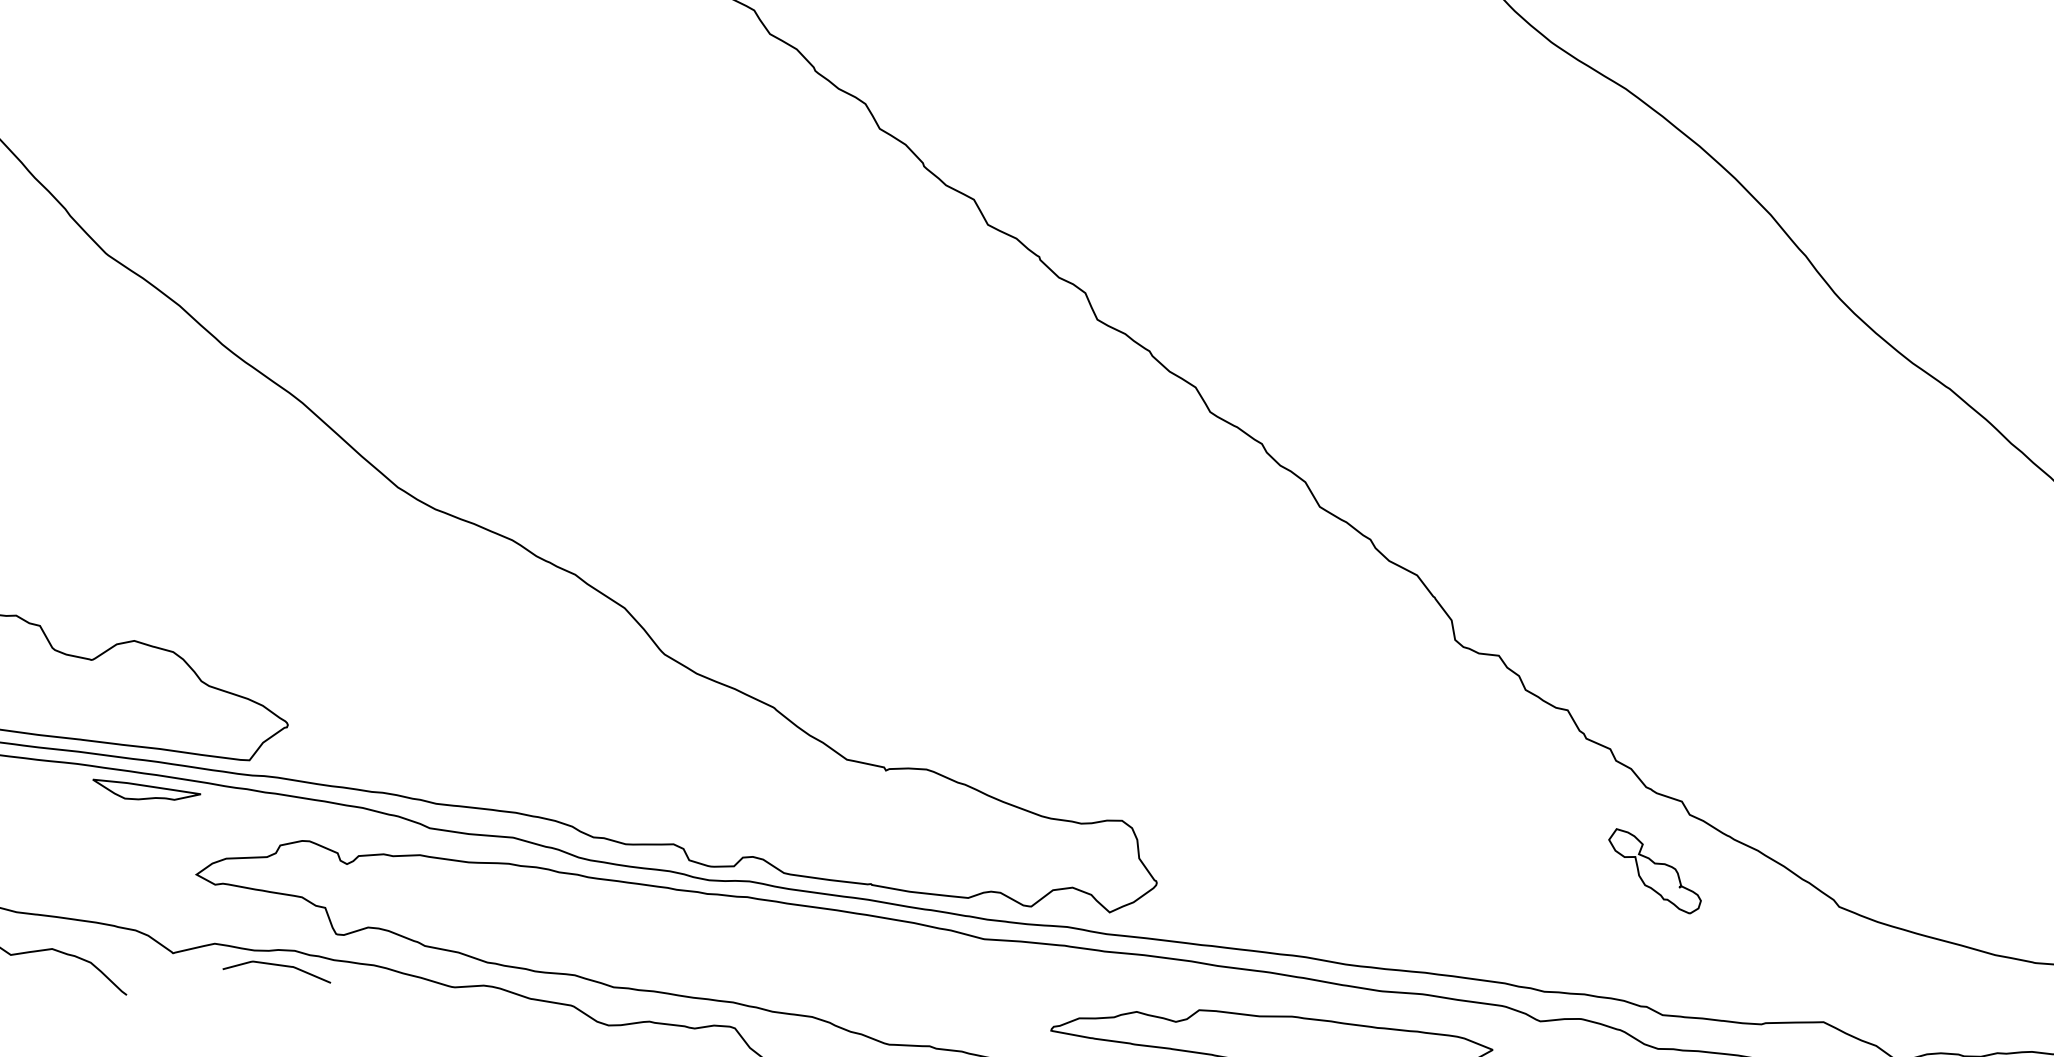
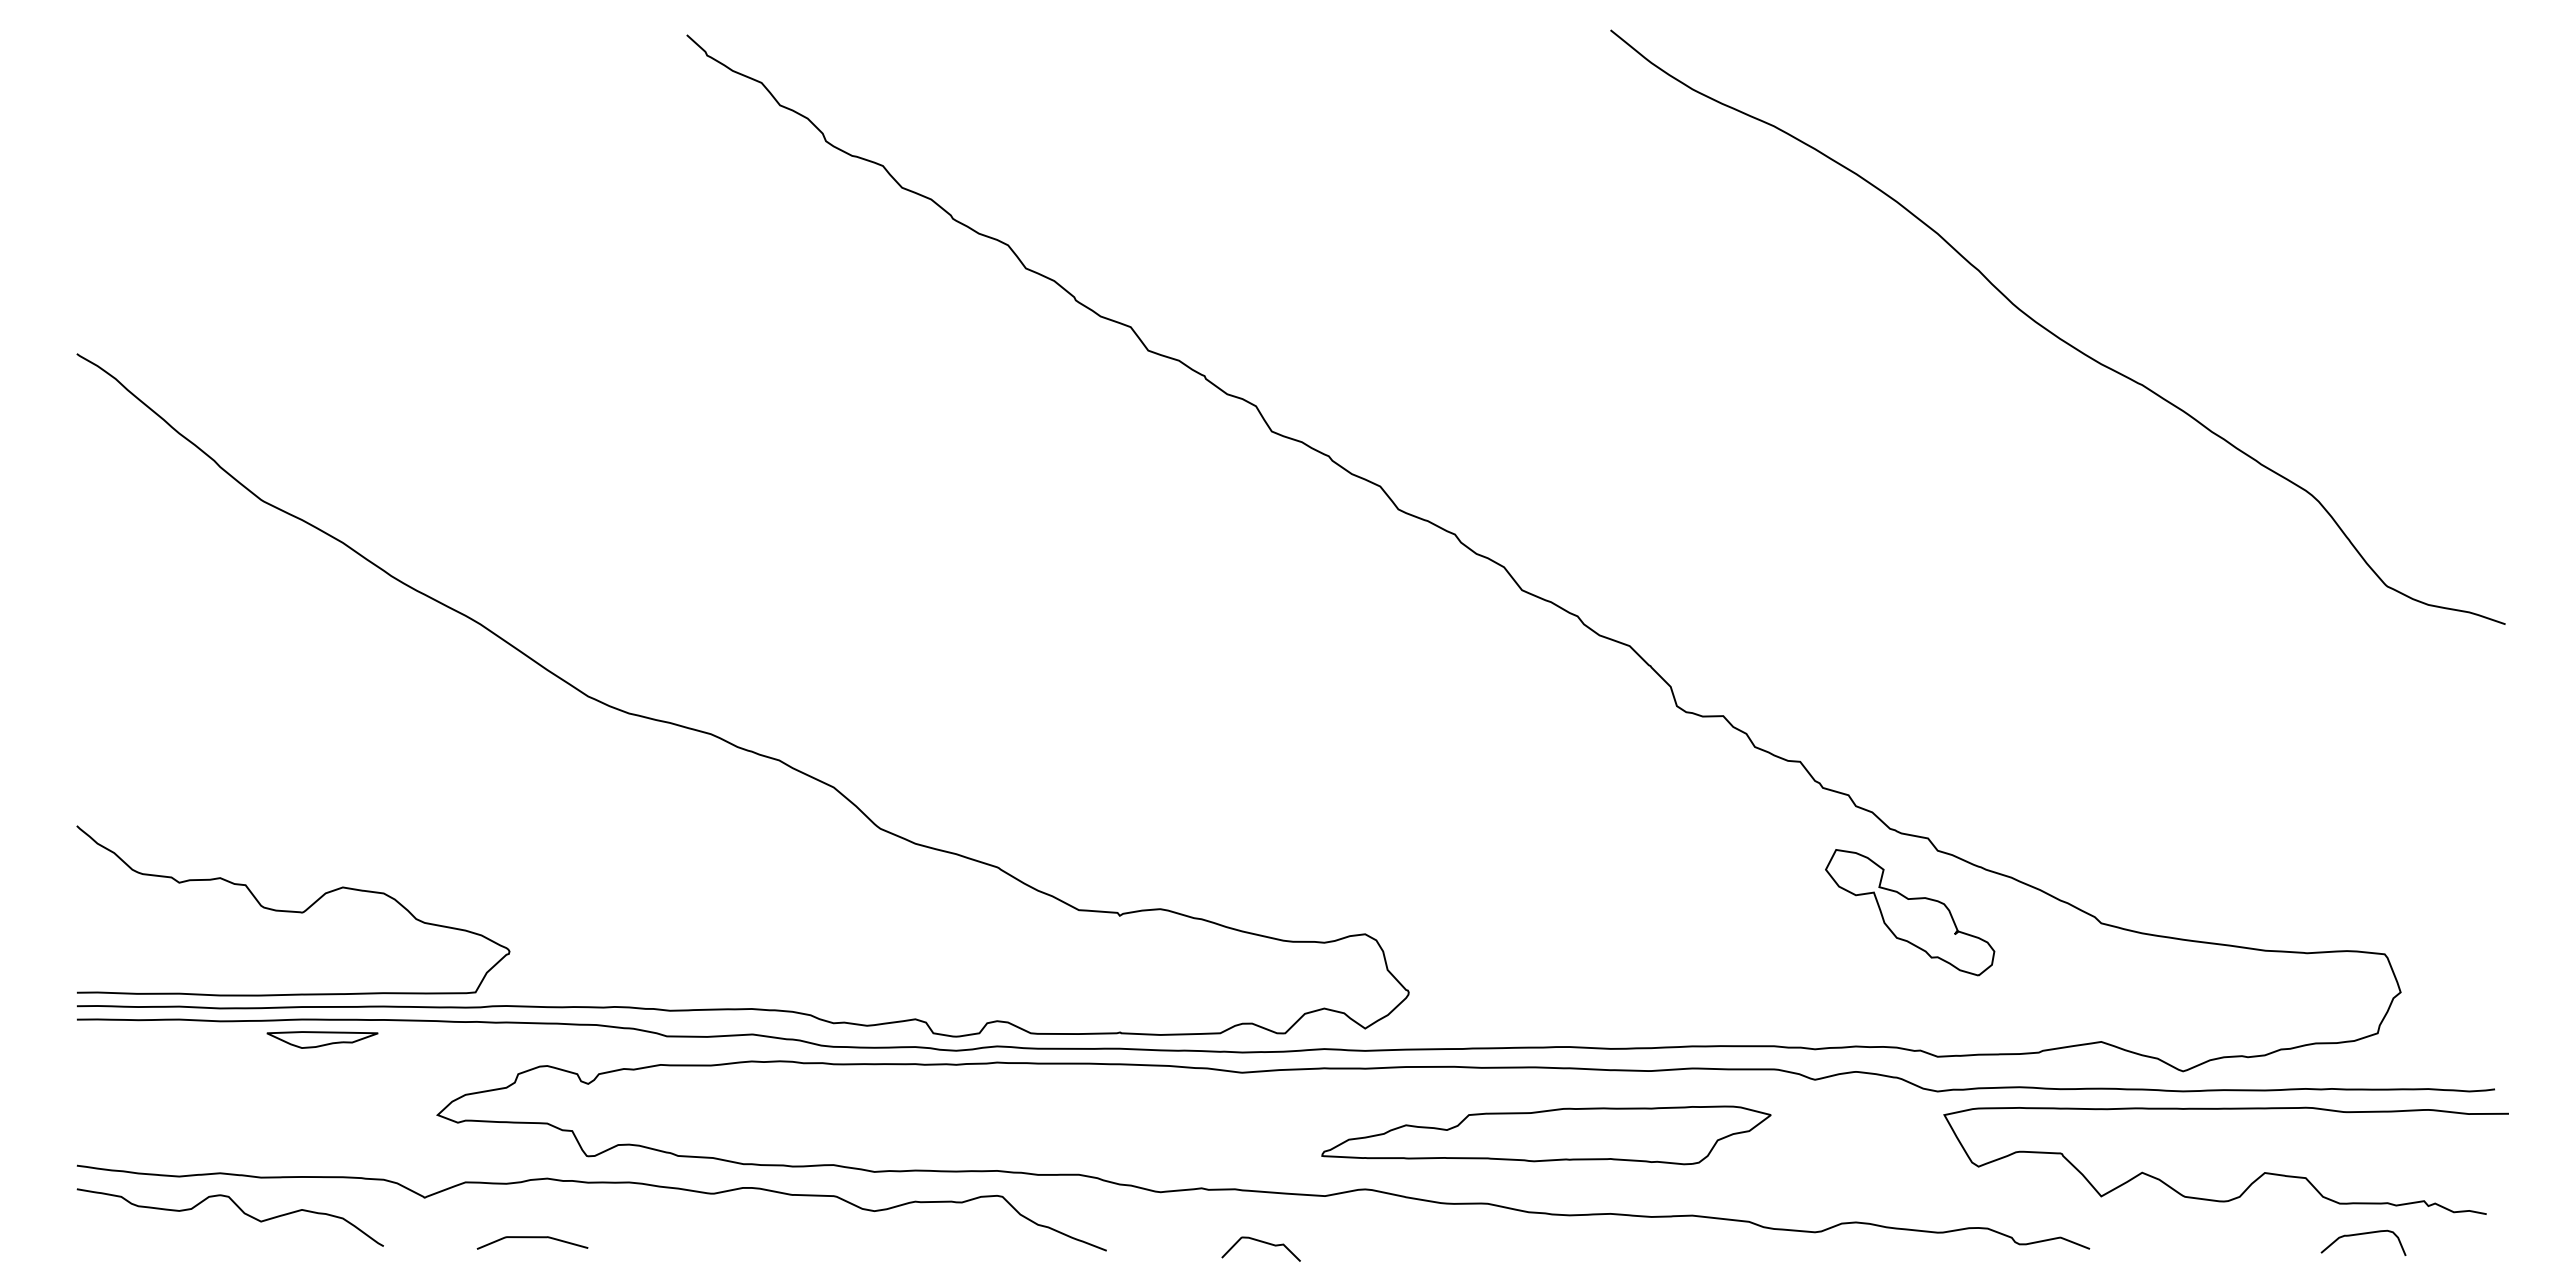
part: (146, 792) -> (322, 1039), moved
part: (1655, 871) -> (1910, 912), size x1.67
curve: (278, 966) -> (532, 1238), moved

